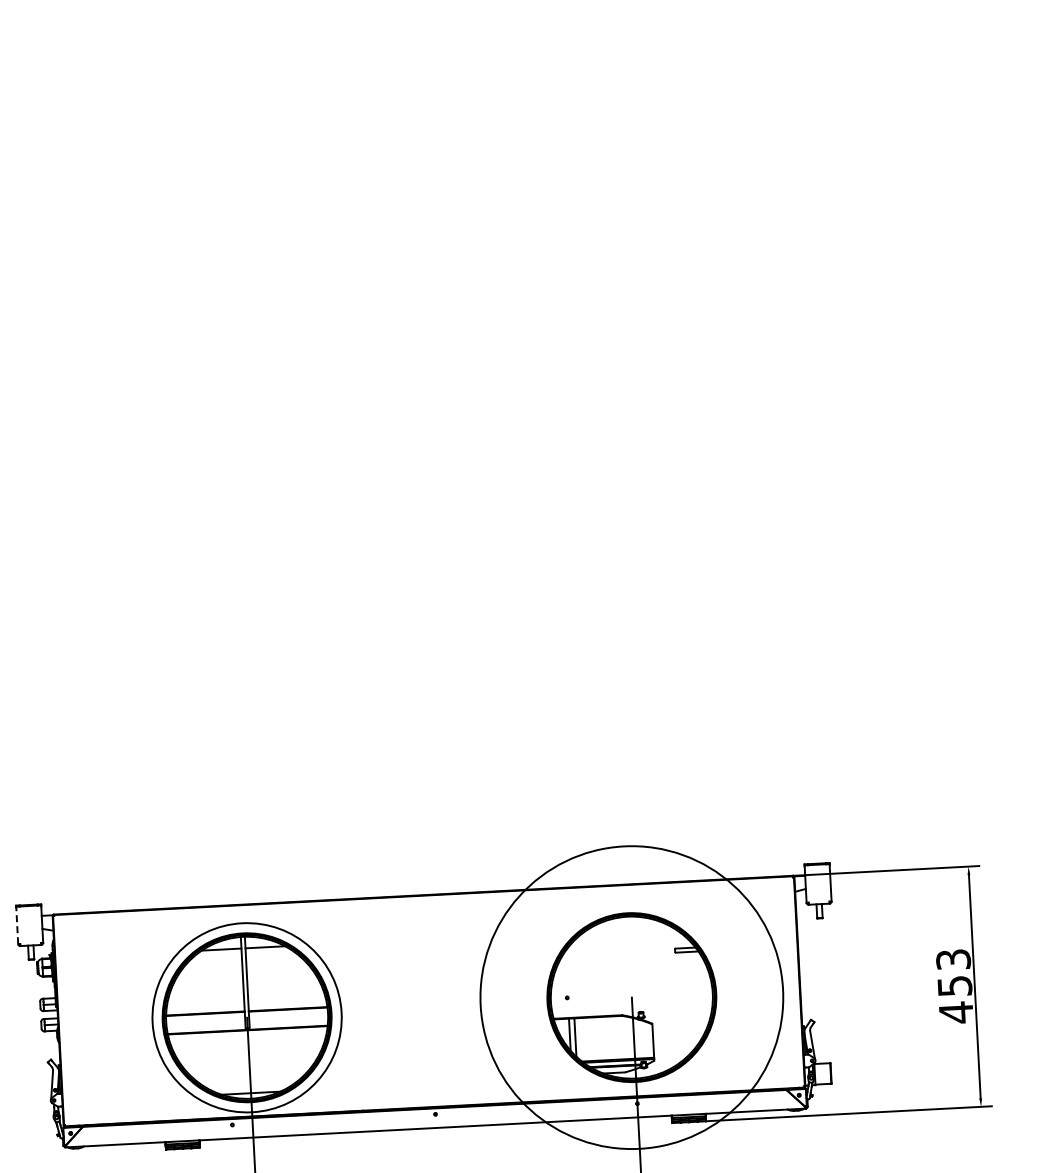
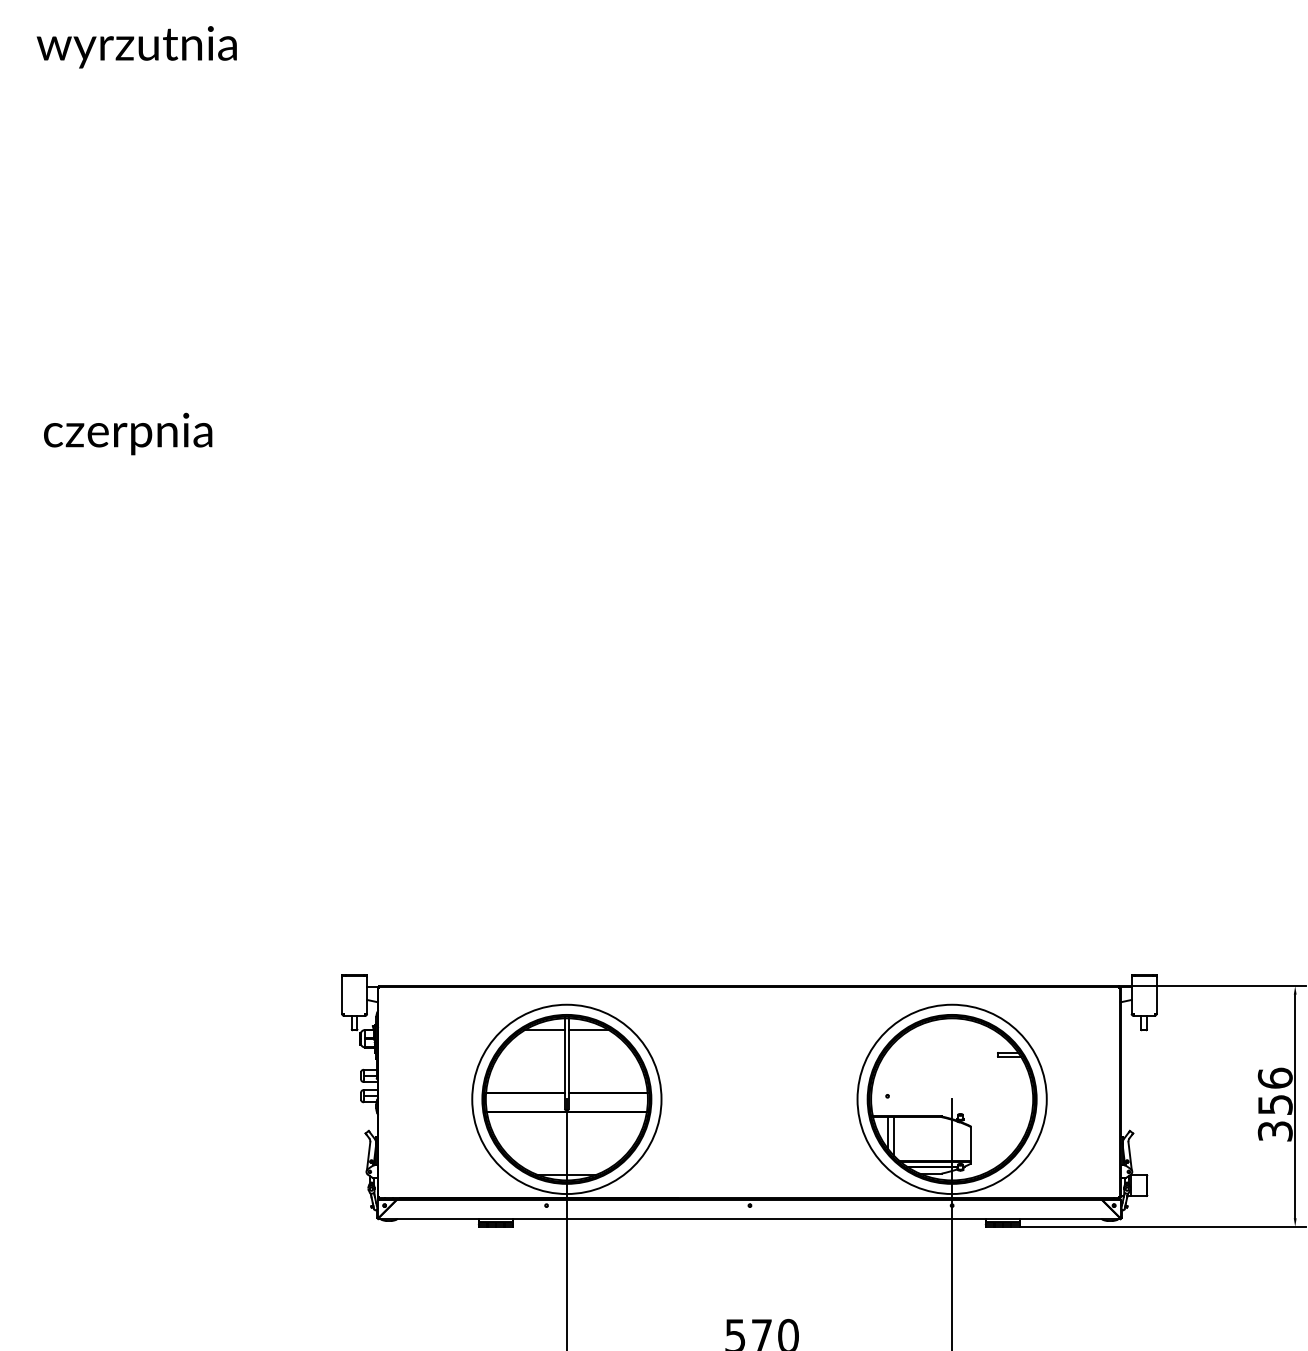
line: (17, 925) -> (342, 995), dashed -> solid
text: (954, 985) -> (1274, 1104), 453 -> 356
circle: (631, 997) -> (951, 1099), size x0.62

